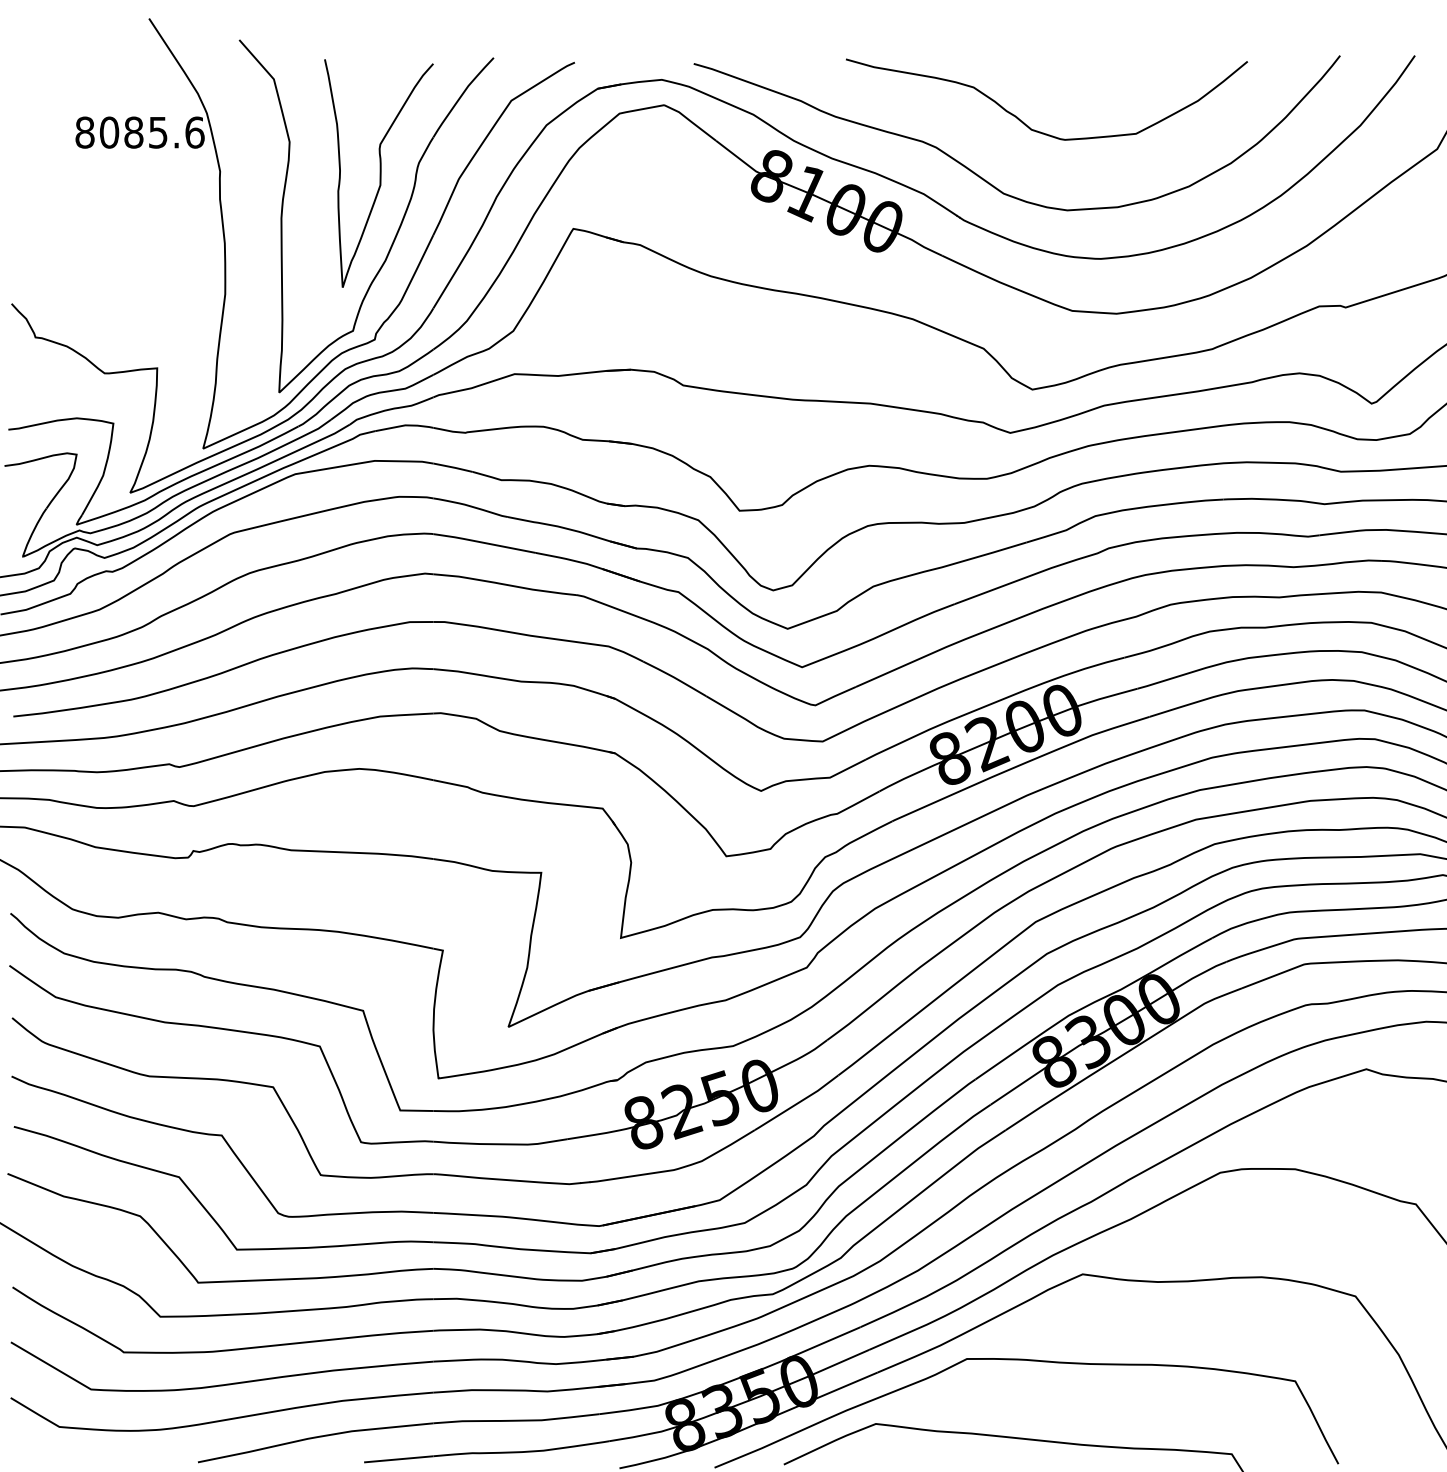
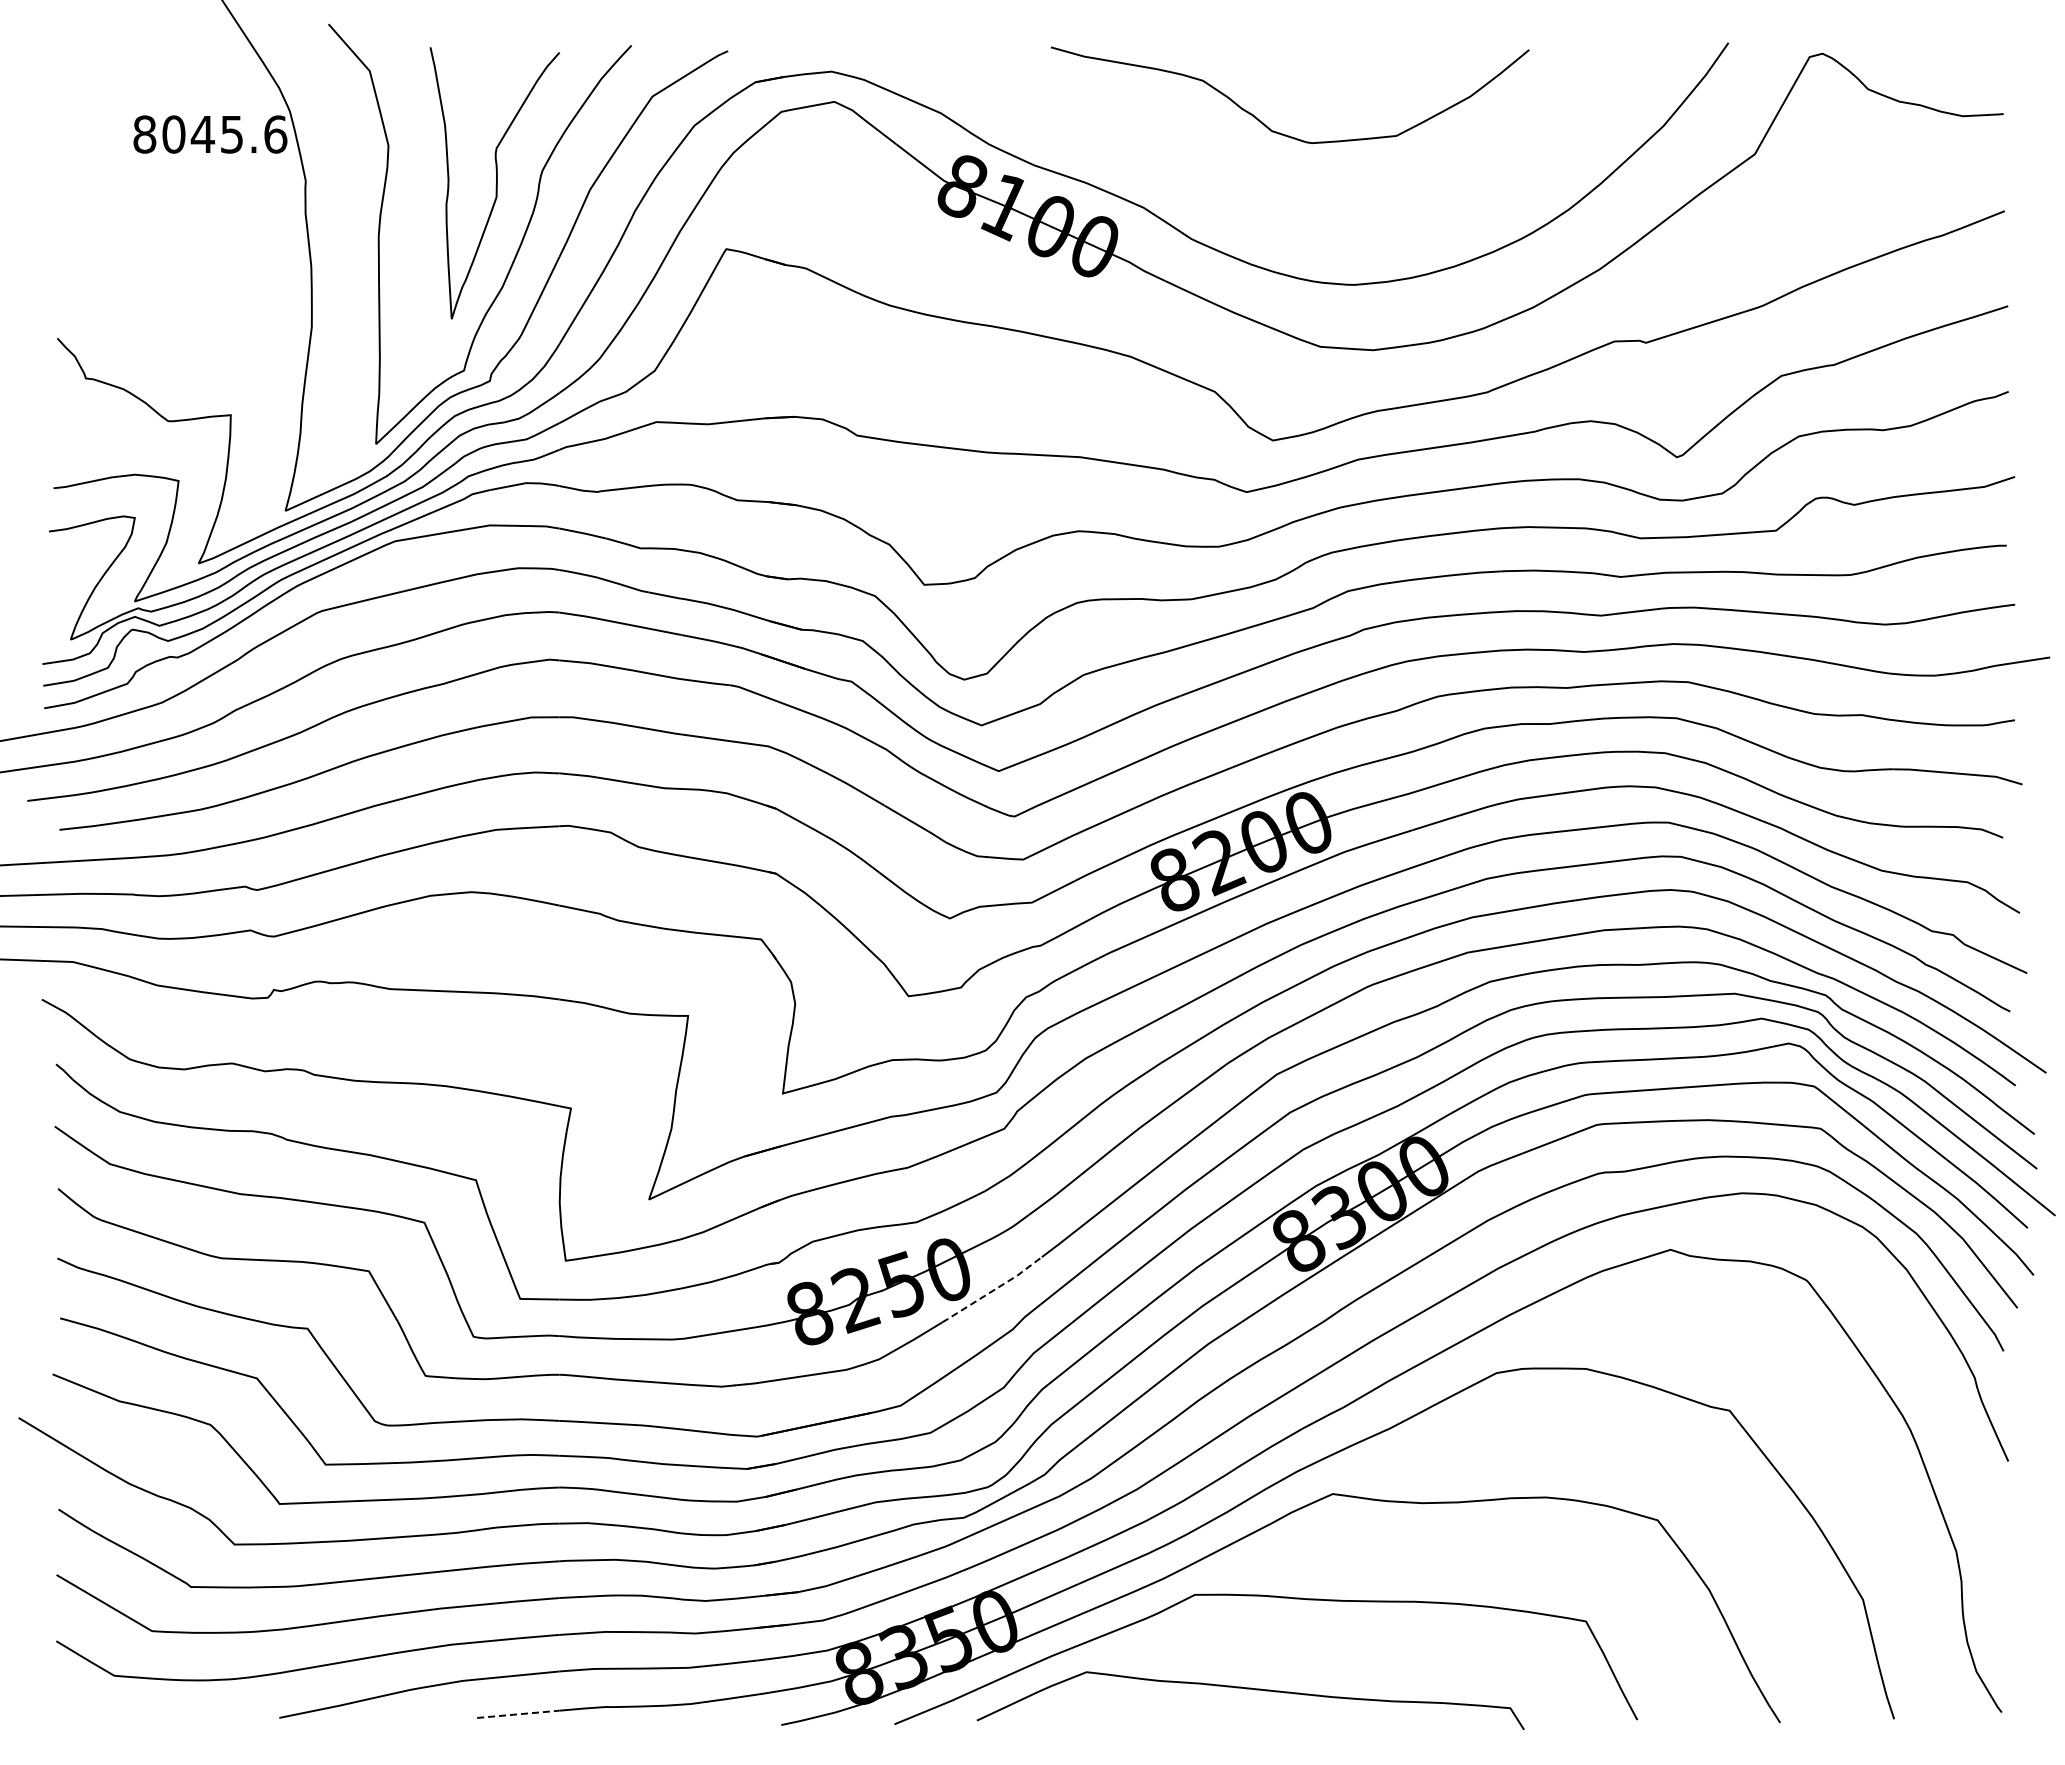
text: (133, 132) -> (202, 134), 8085.6 -> 8045.6
curve: (986, 180) -> (1218, 191), removed
line: (797, 1103) -> (993, 1290), solid -> dashed
line: (398, 1459) -> (518, 1714), solid -> dashed

